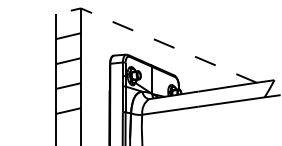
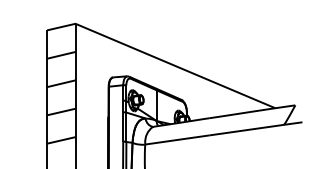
line: (155, 39) -> (160, 59), dashed -> solid

